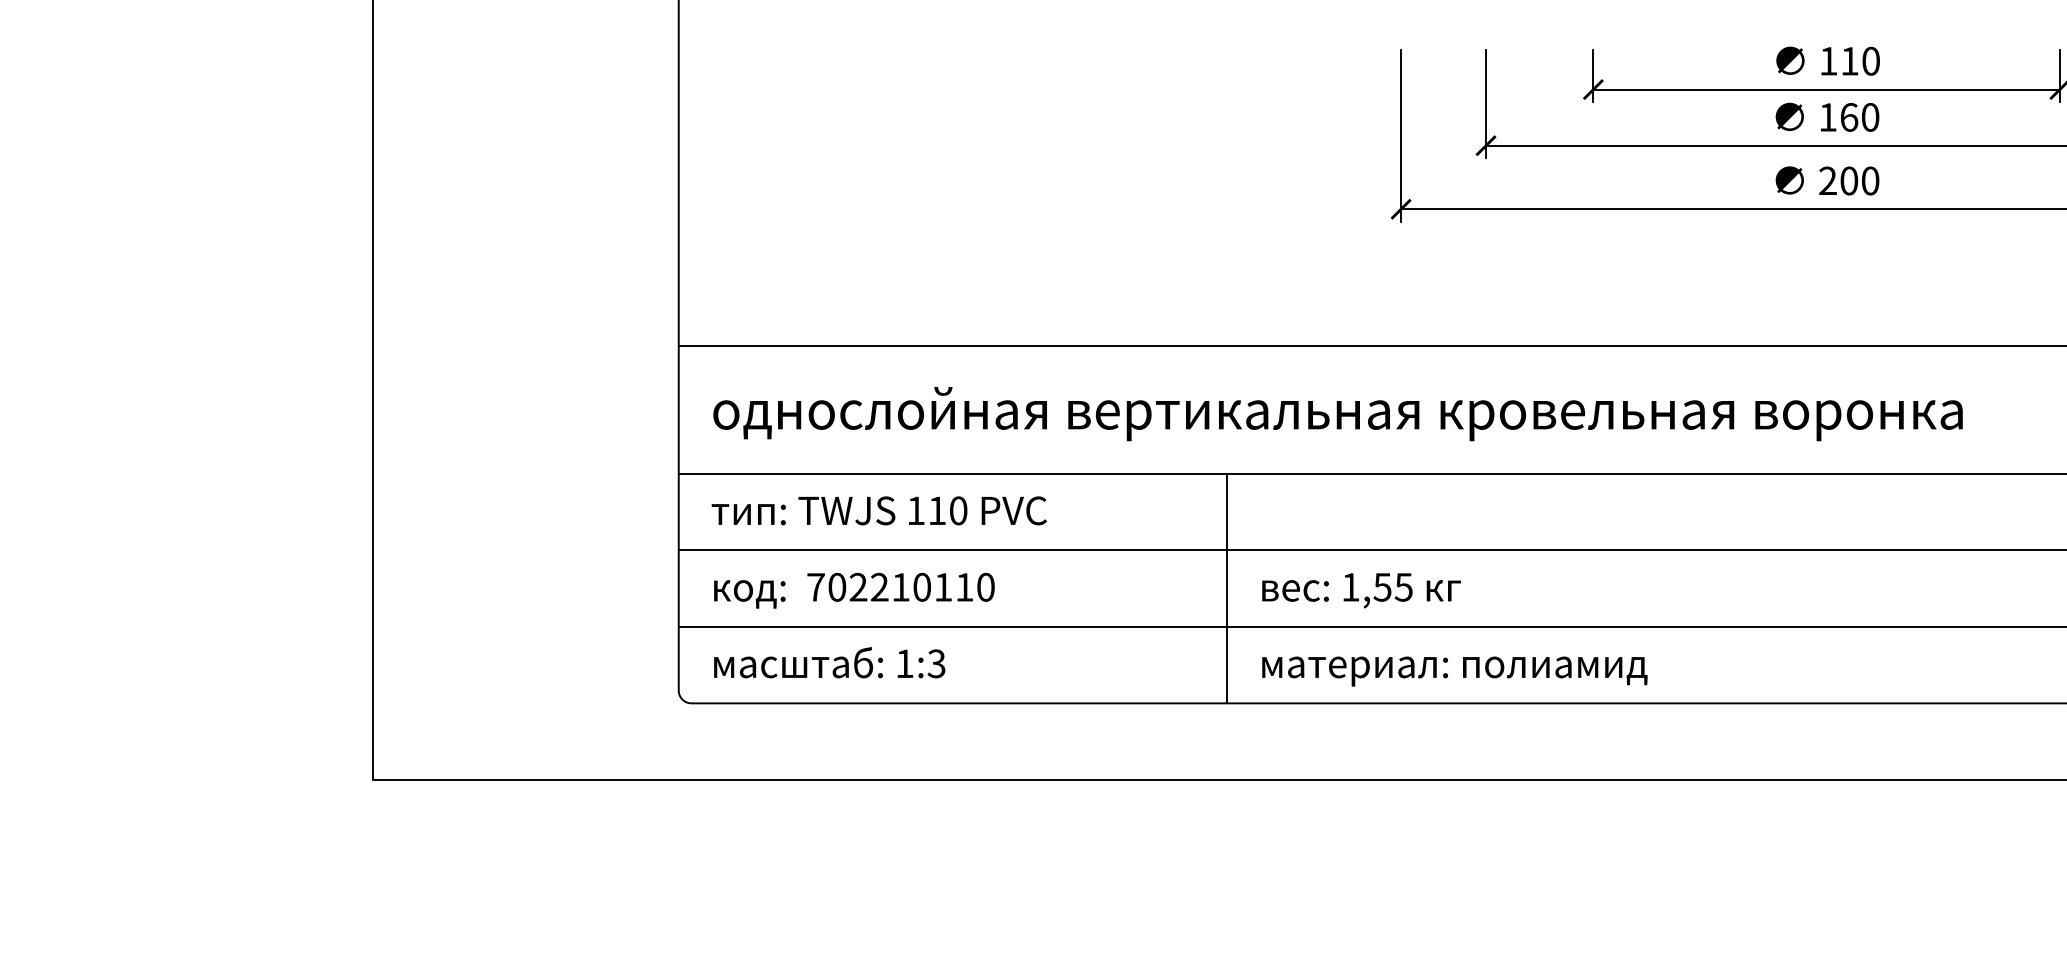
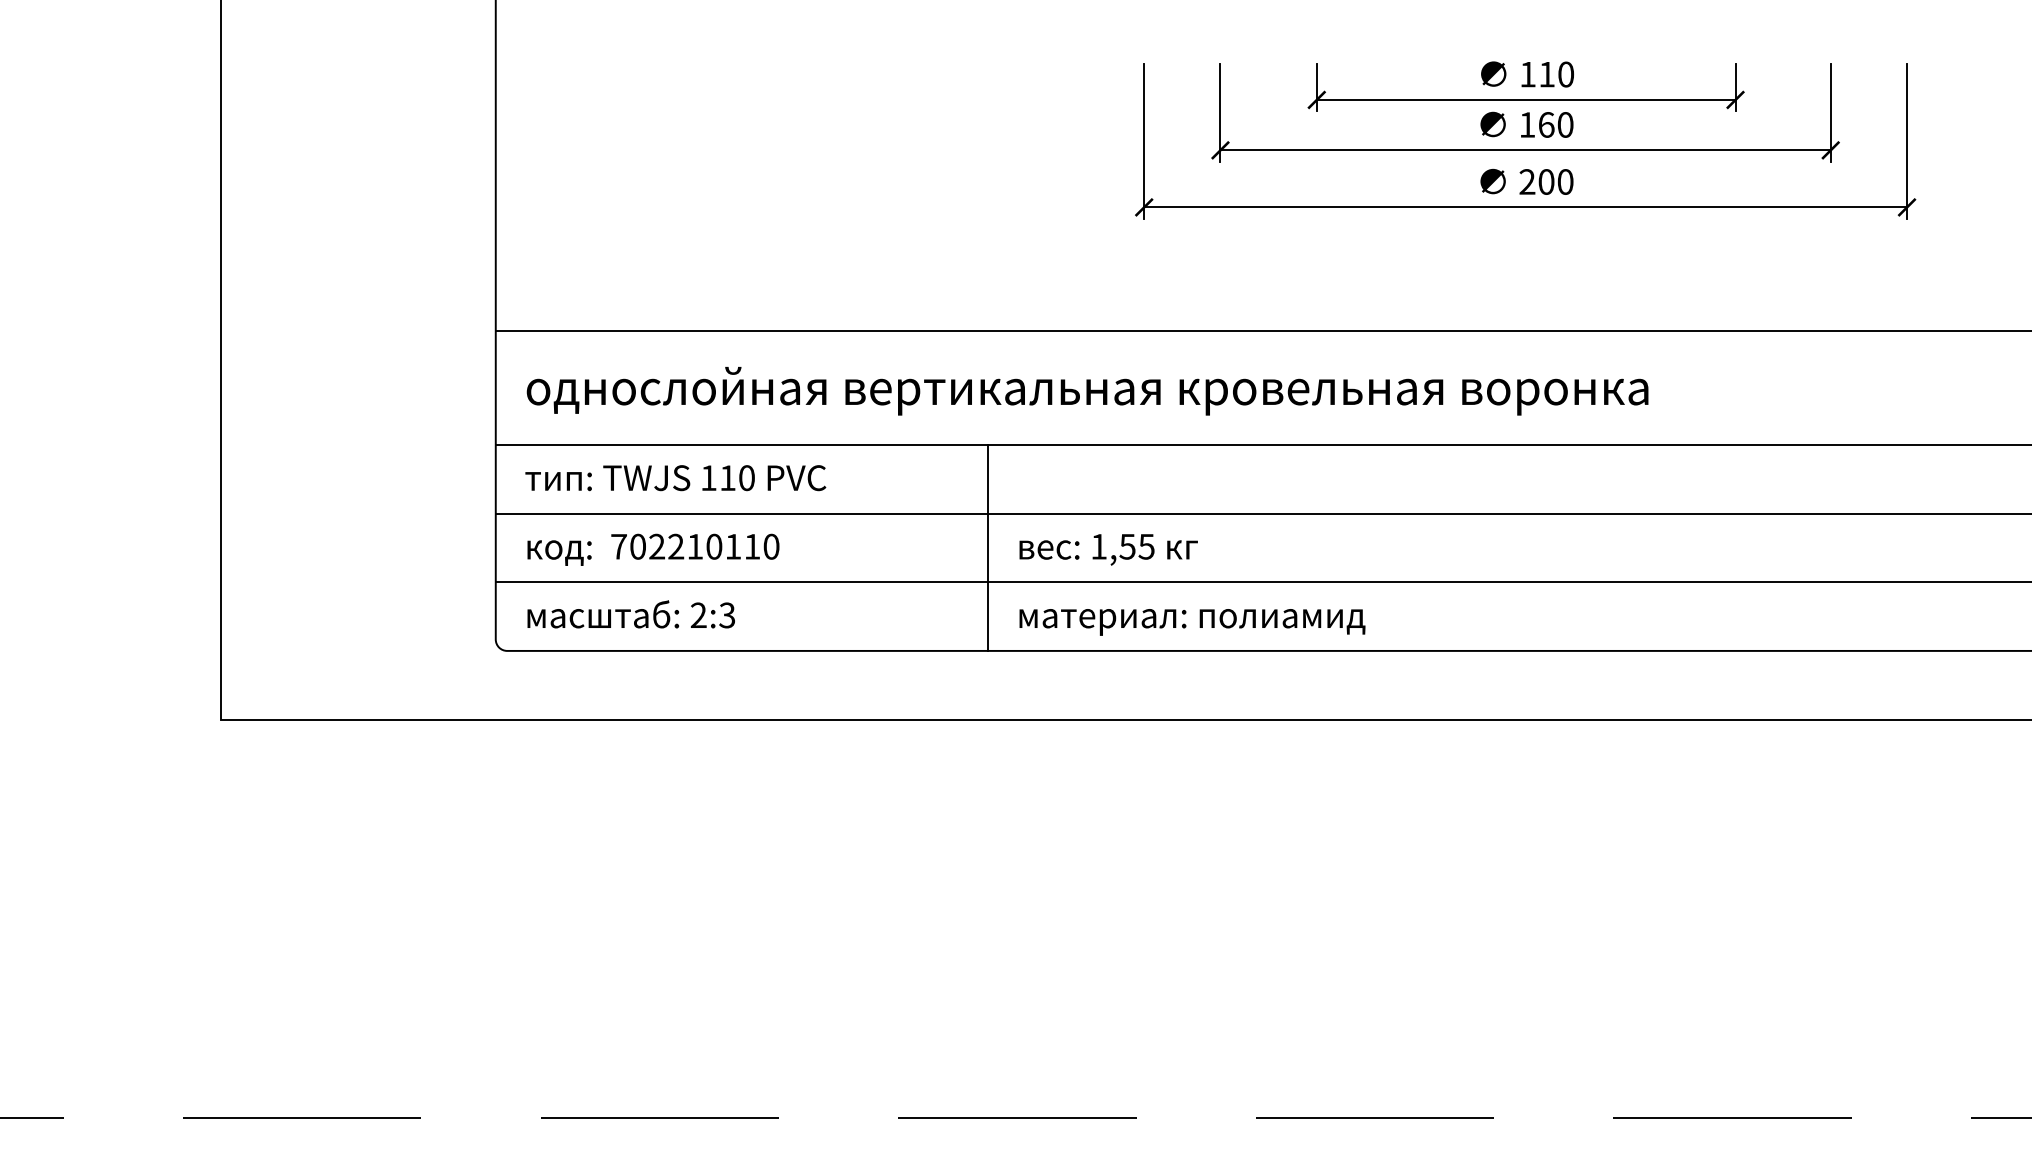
text: (904, 662) -> (698, 614), 1:3 -> 2:3

